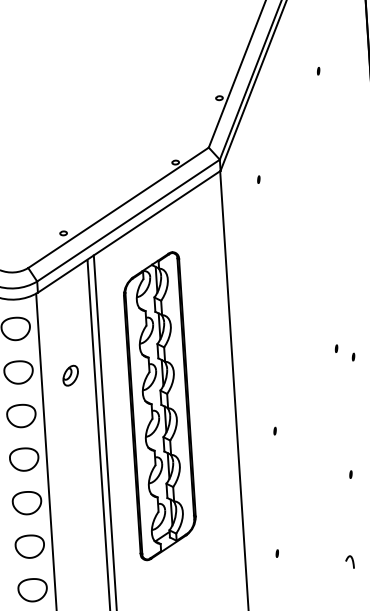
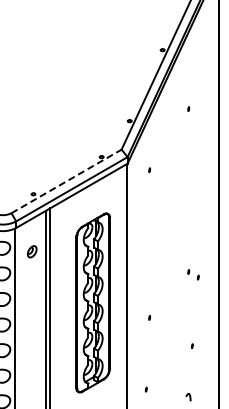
line: (118, 207) -> (66, 181), solid -> dashed
part: (69, 375) -> (31, 251), moved
part: (160, 405) -> (93, 302), moved

